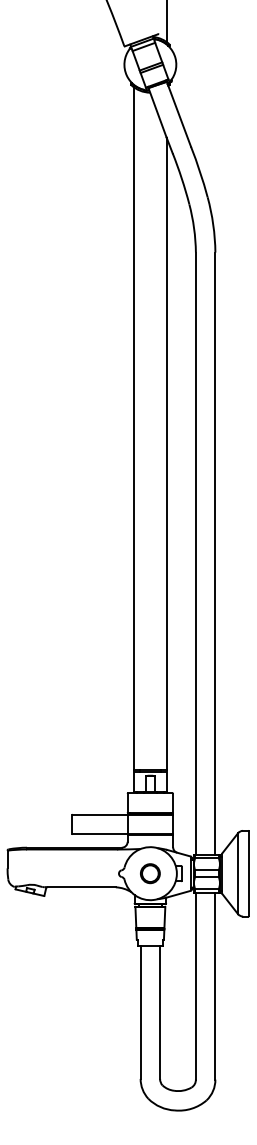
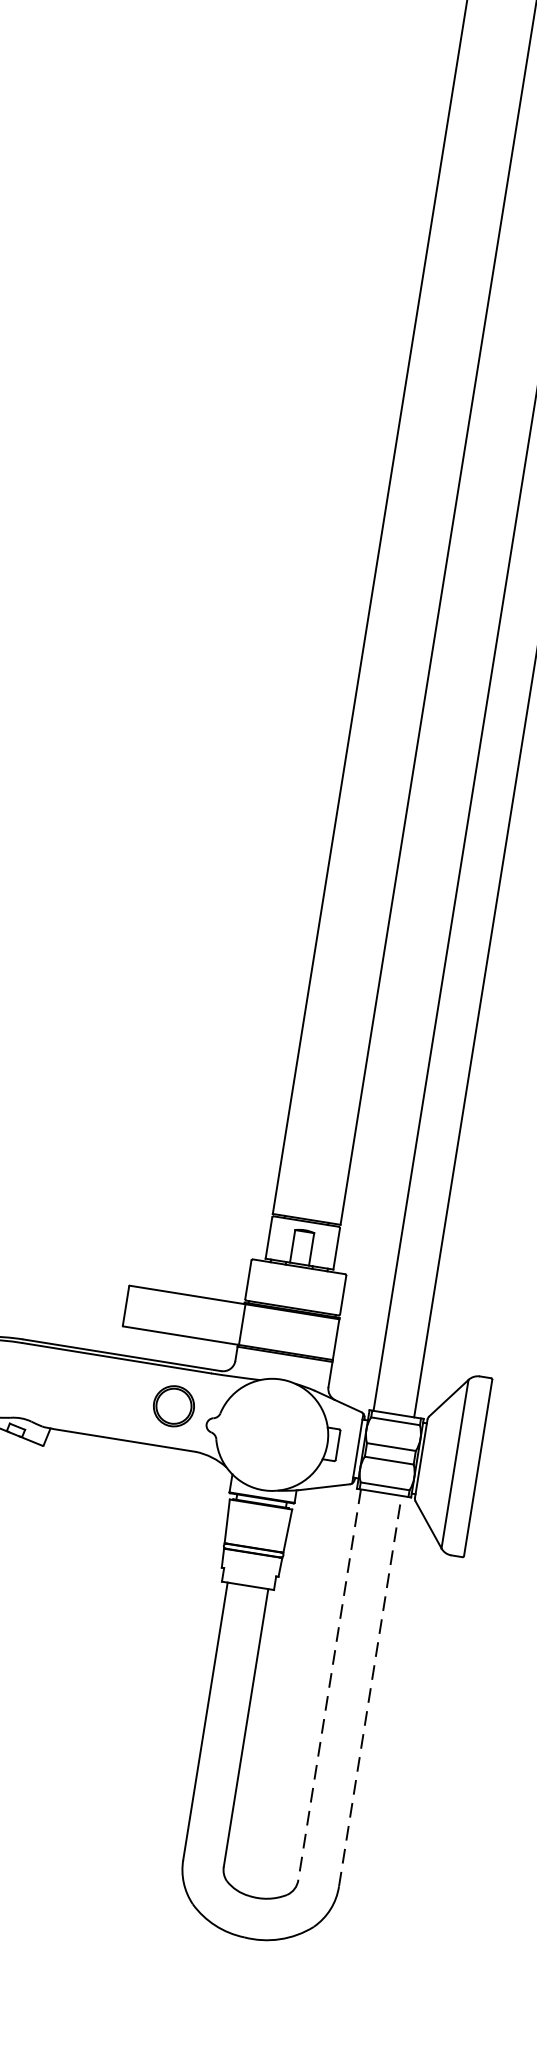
circle: (150, 873) -> (174, 1405), moved
line: (195, 986) -> (328, 1685), solid -> dashed
line: (215, 986) -> (370, 1692), solid -> dashed

